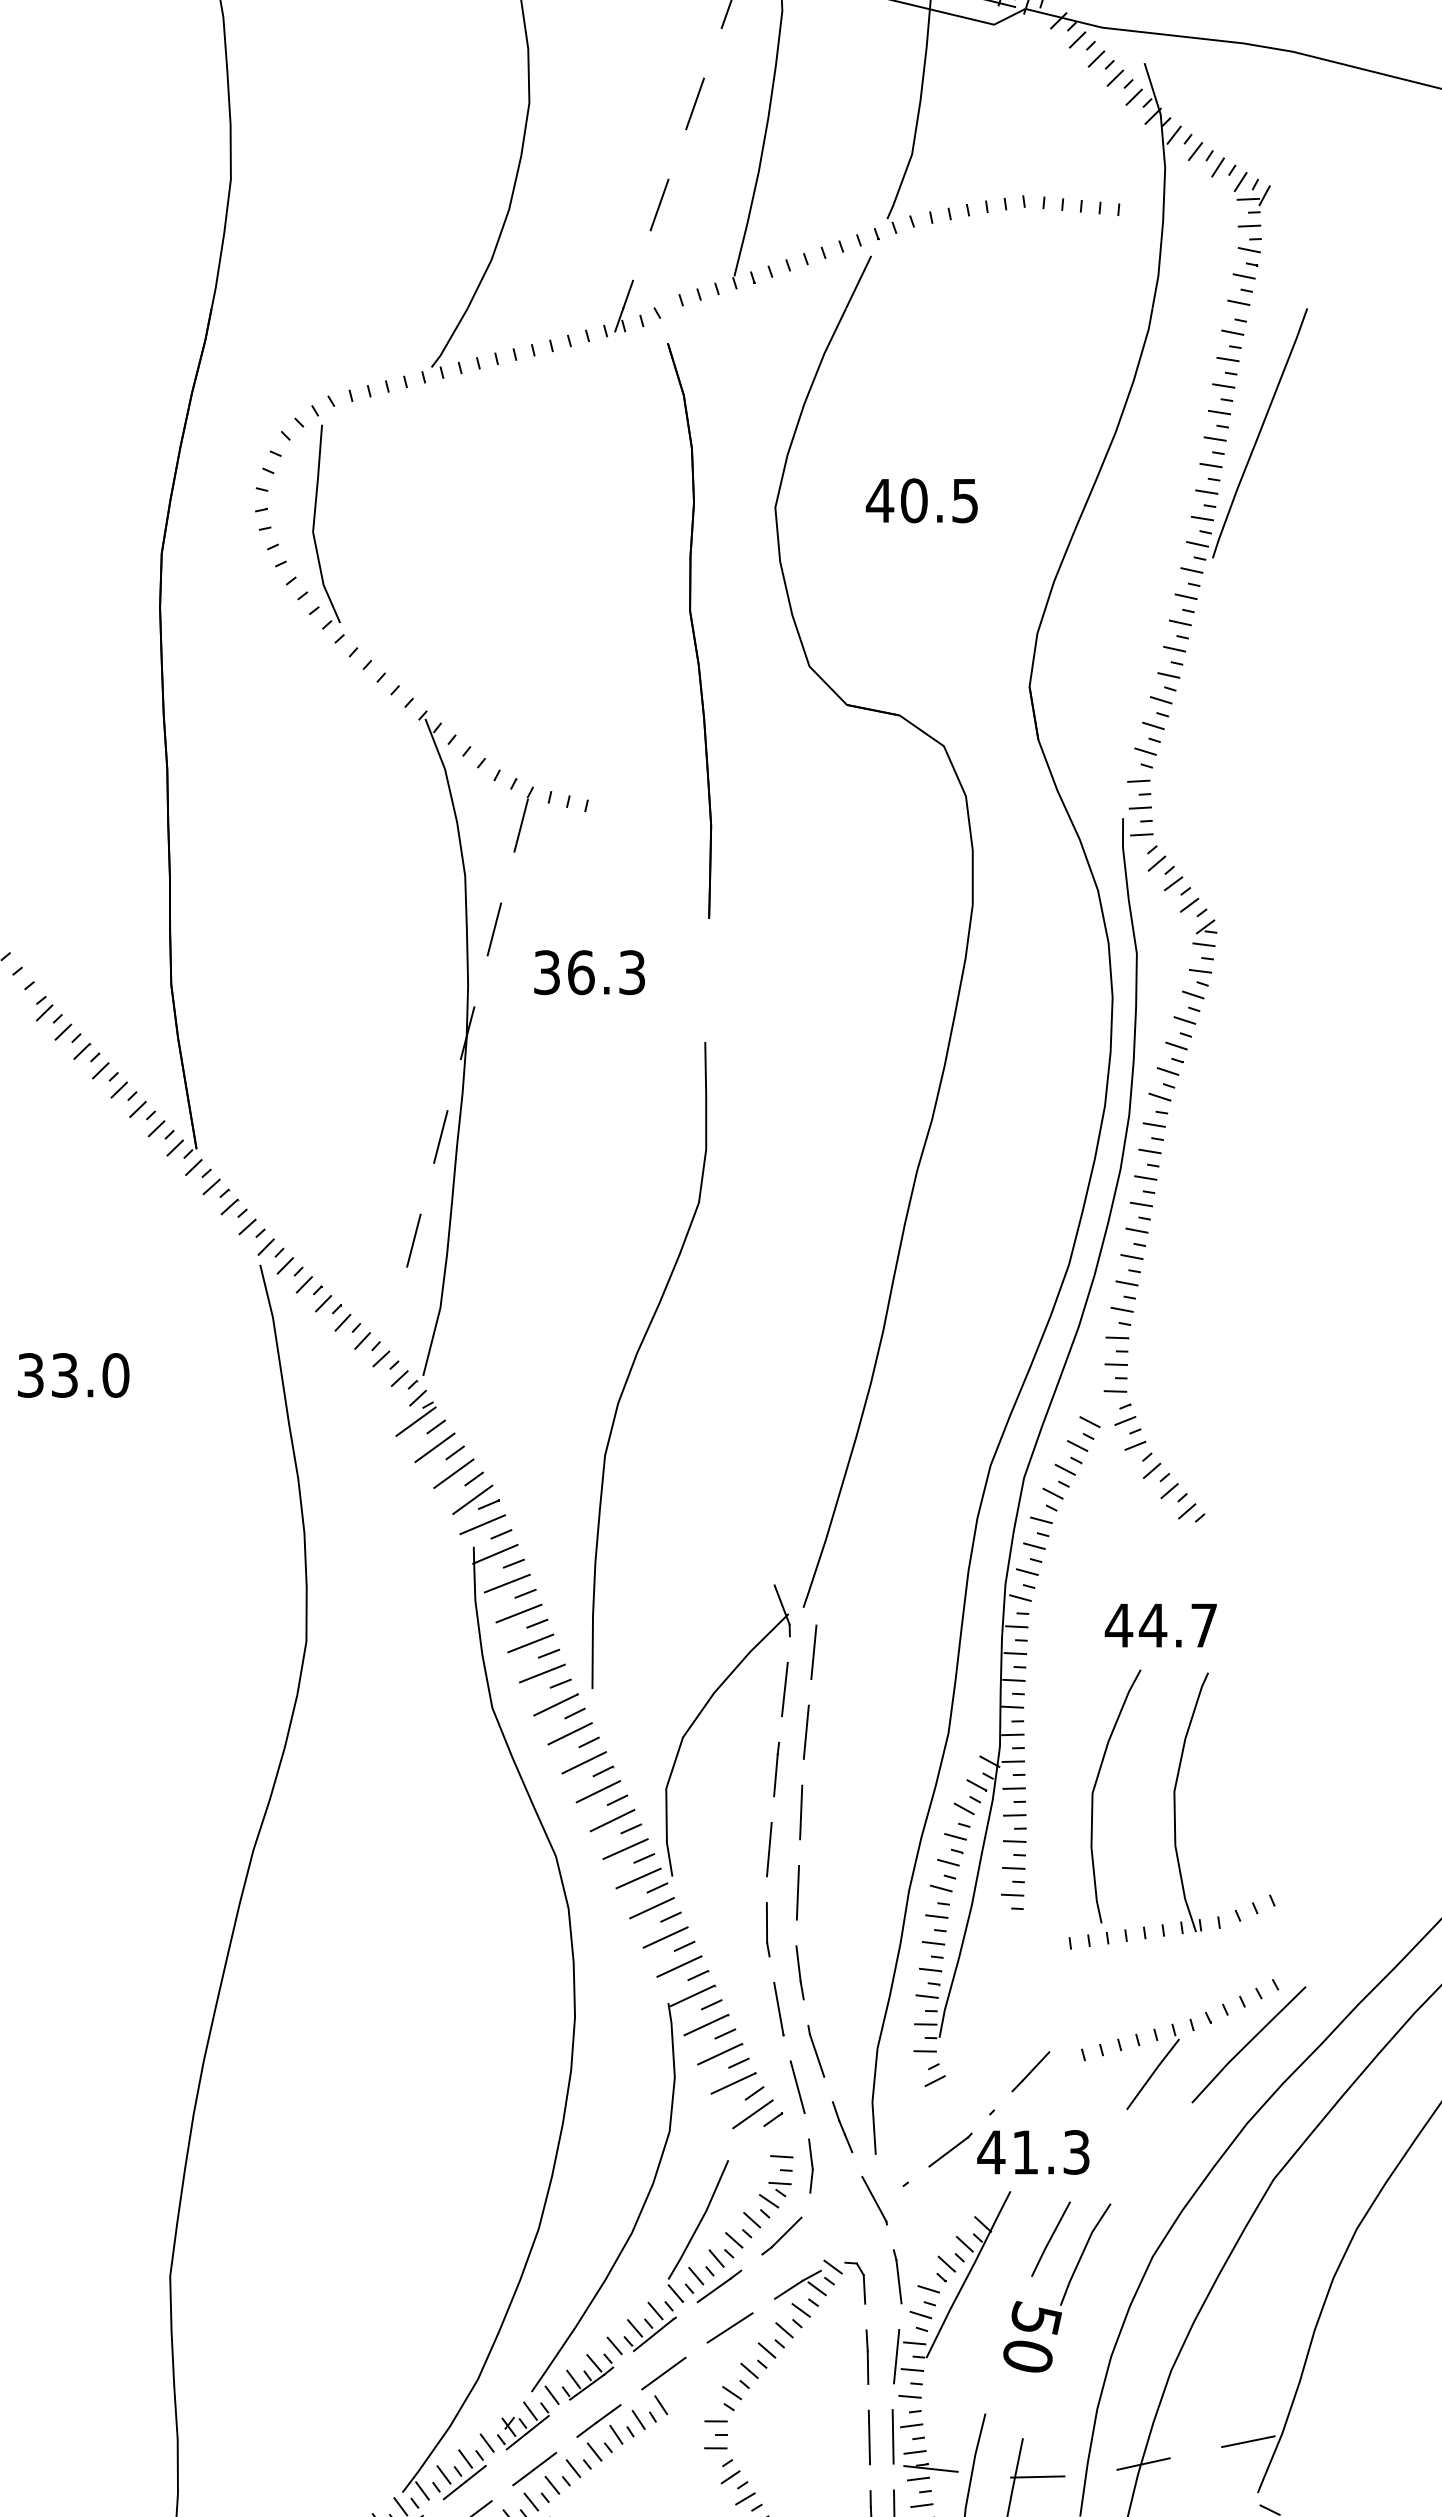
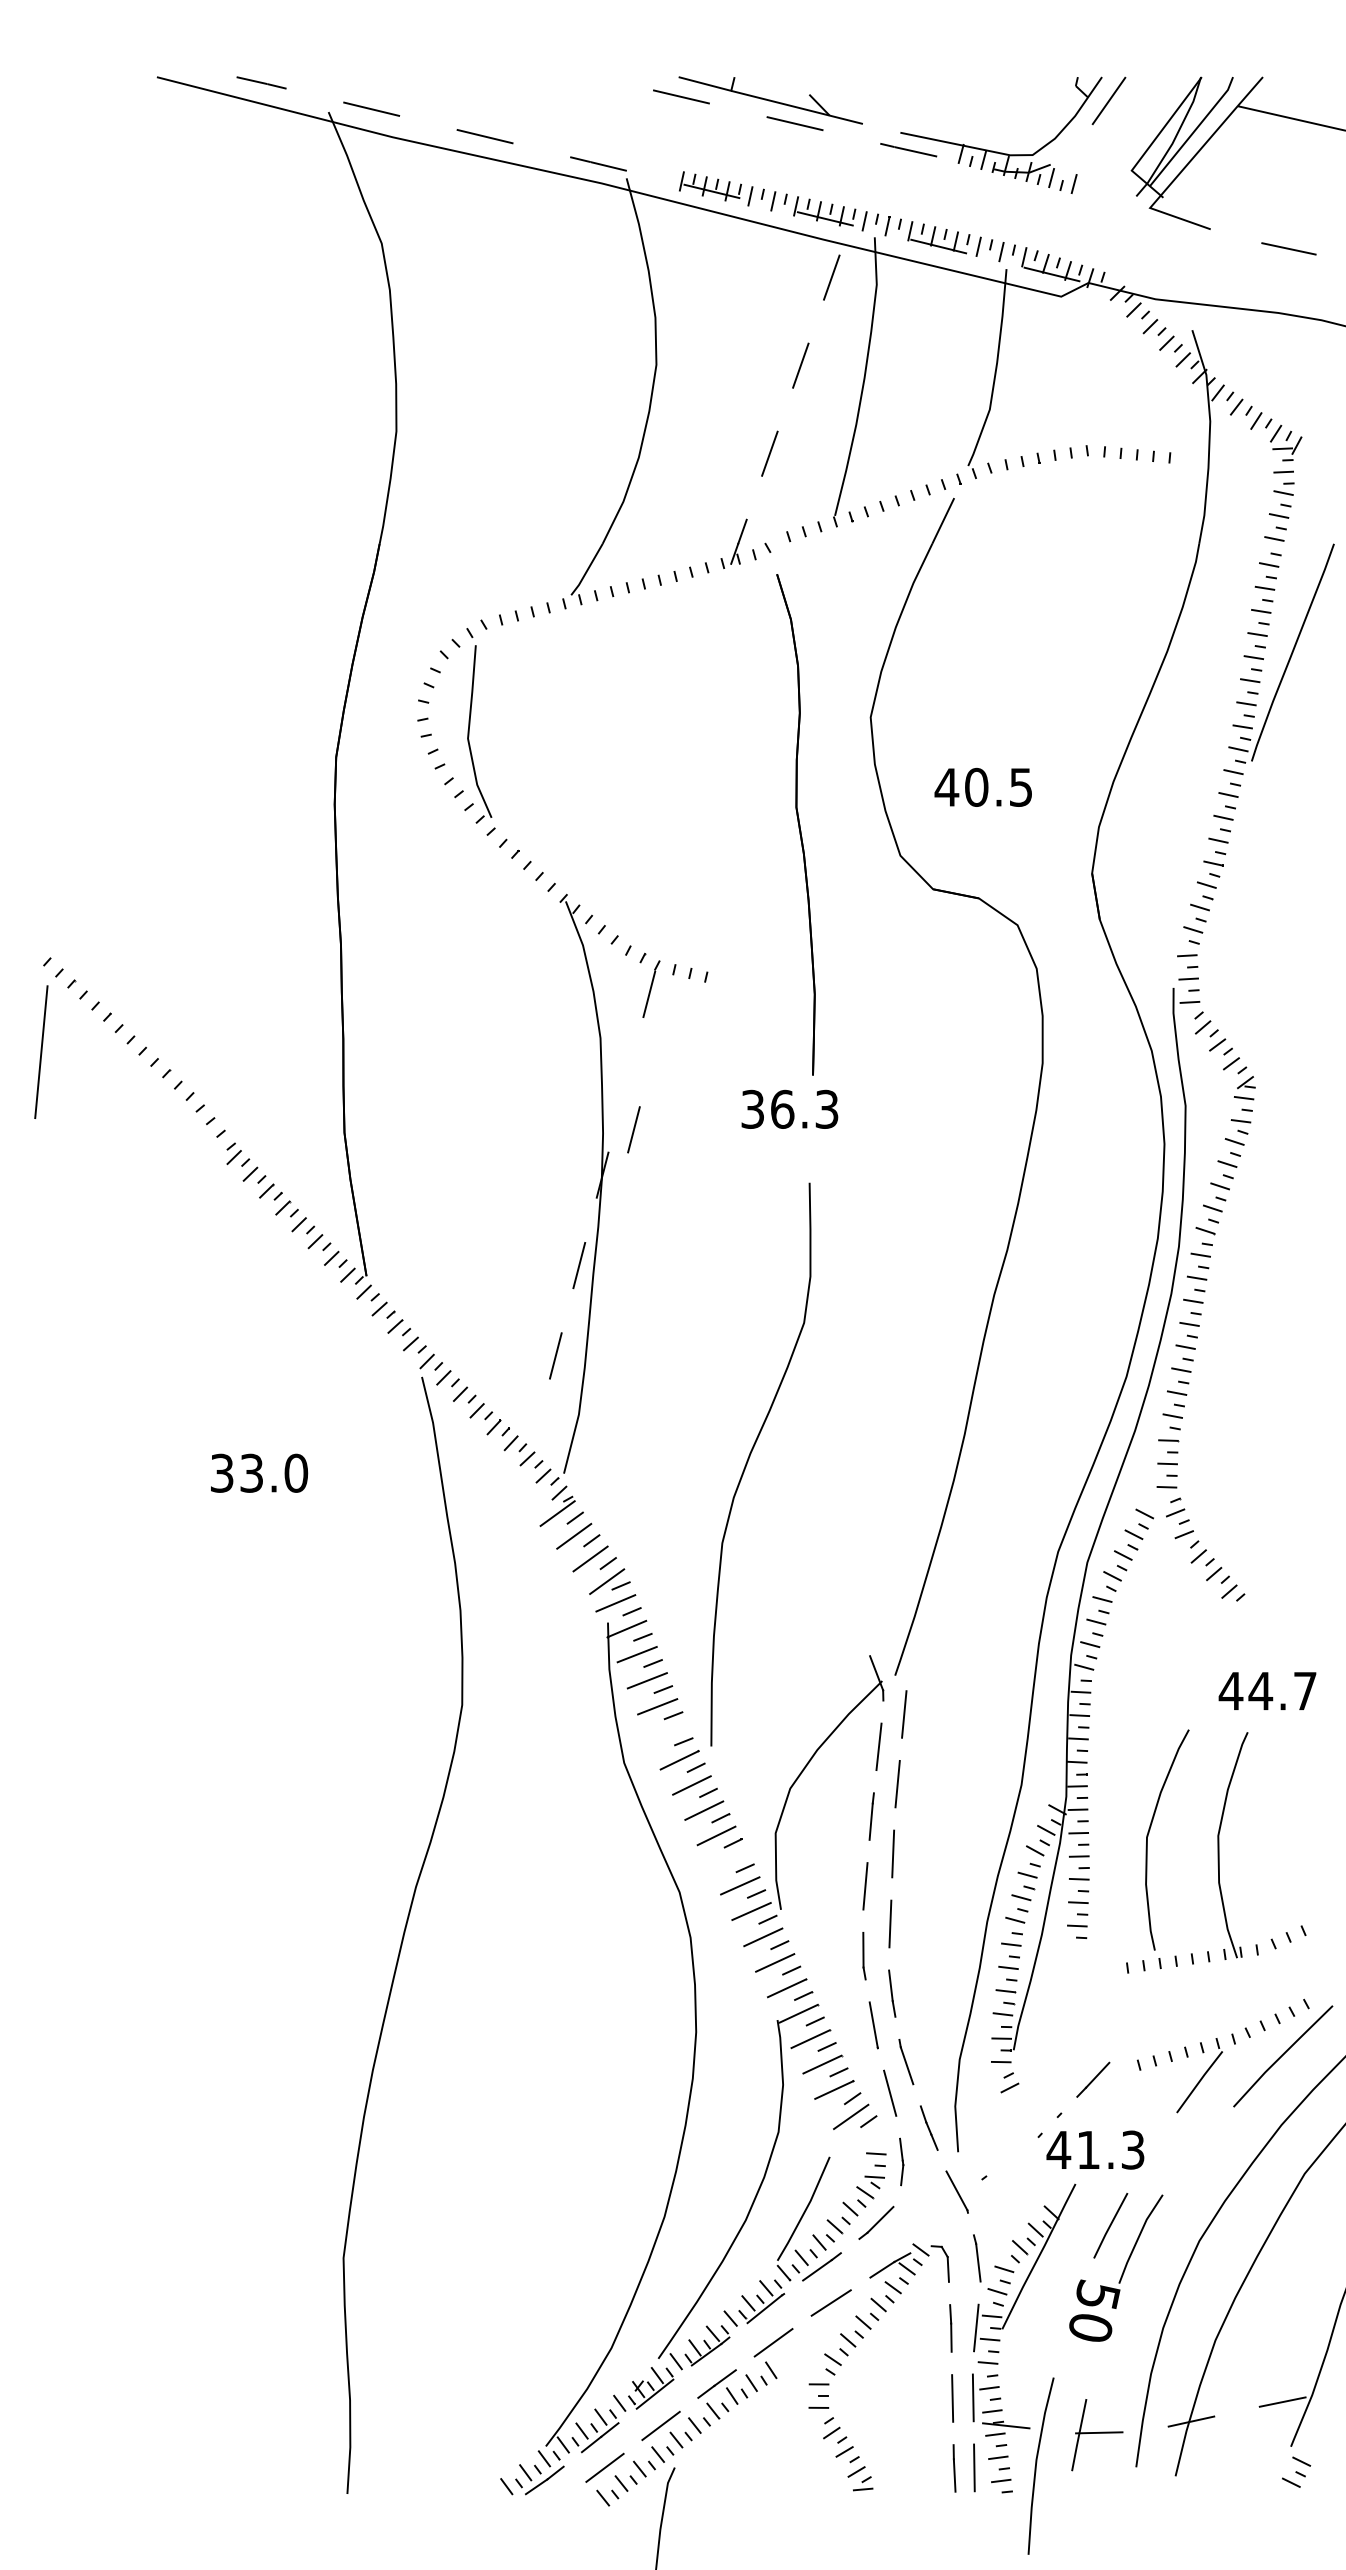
text: (920, 499) -> (982, 786), moved
line: (493, 929) -> (633, 1129), moved
text: (589, 971) -> (789, 1108), moved
text: (1160, 1624) -> (1267, 1690), moved
line: (542, 1673) -> (667, 1732), removed
line: (612, 1819) -> (728, 1860), removed
line: (948, 2151) -> (1021, 2149), removed

